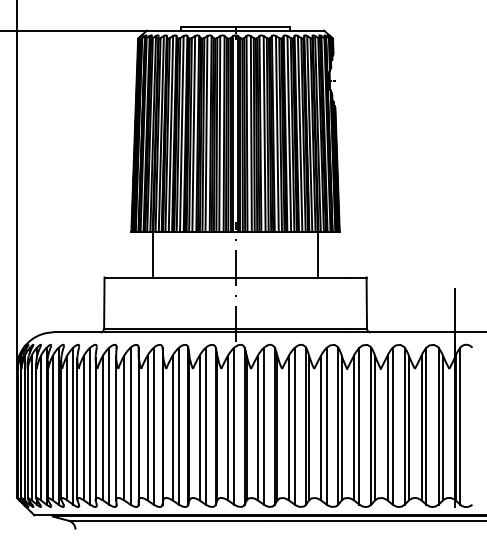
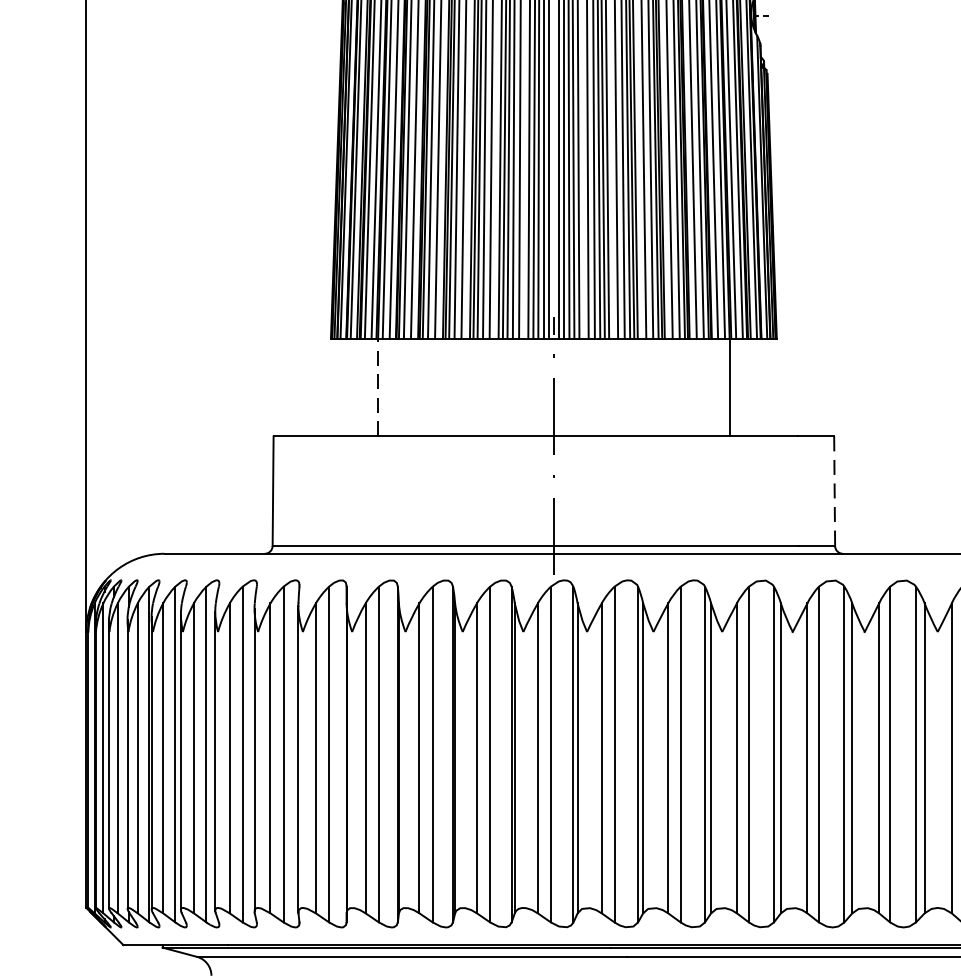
line: (153, 254) -> (378, 387), solid -> dashed
line: (366, 303) -> (834, 491), solid -> dashed

